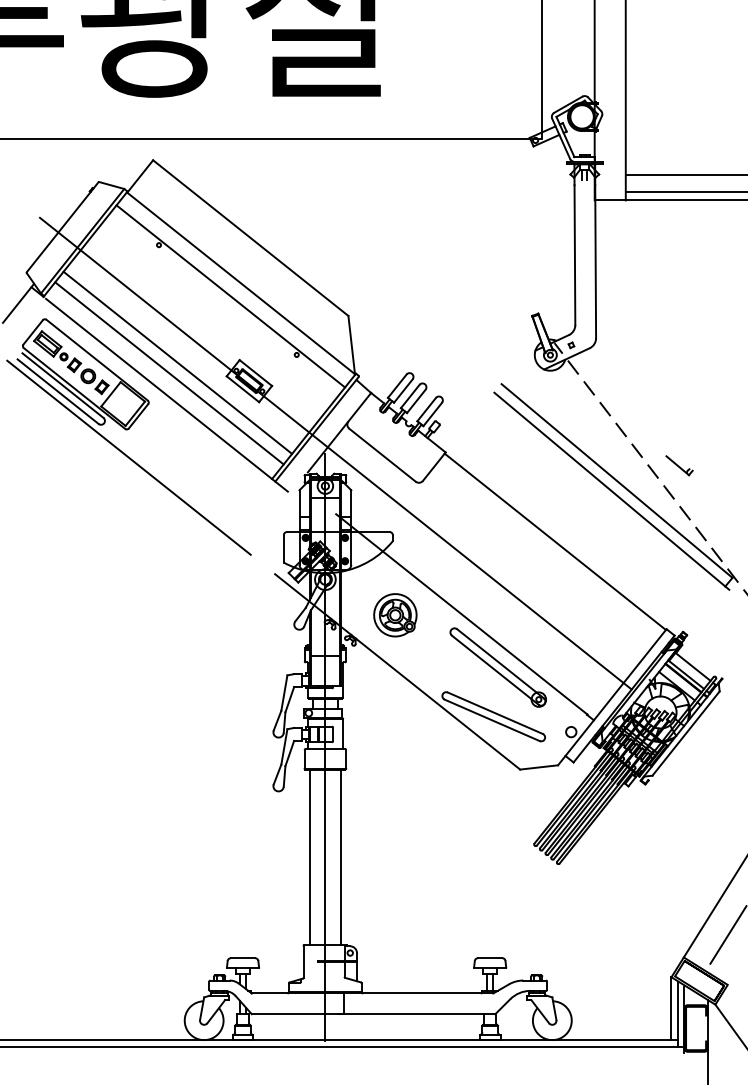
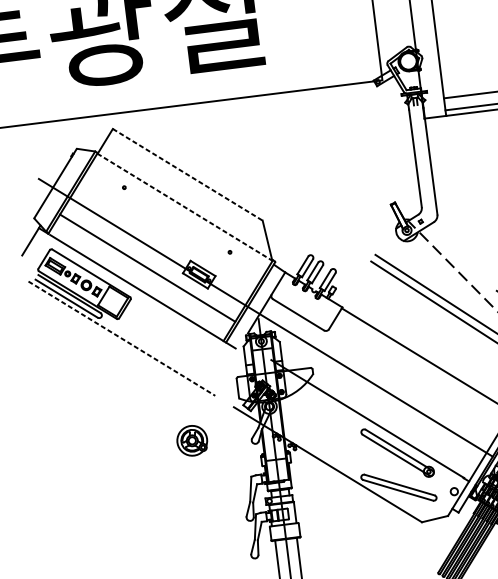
line: (250, 238) -> (187, 175), solid -> dashed
line: (241, 283) -> (185, 207), solid -> dashed
line: (230, 296) -> (178, 217), removed
line: (169, 373) -> (142, 276), removed
line: (129, 457) -> (122, 338), solid -> dashed
part: (395, 615) -> (192, 440), moved

